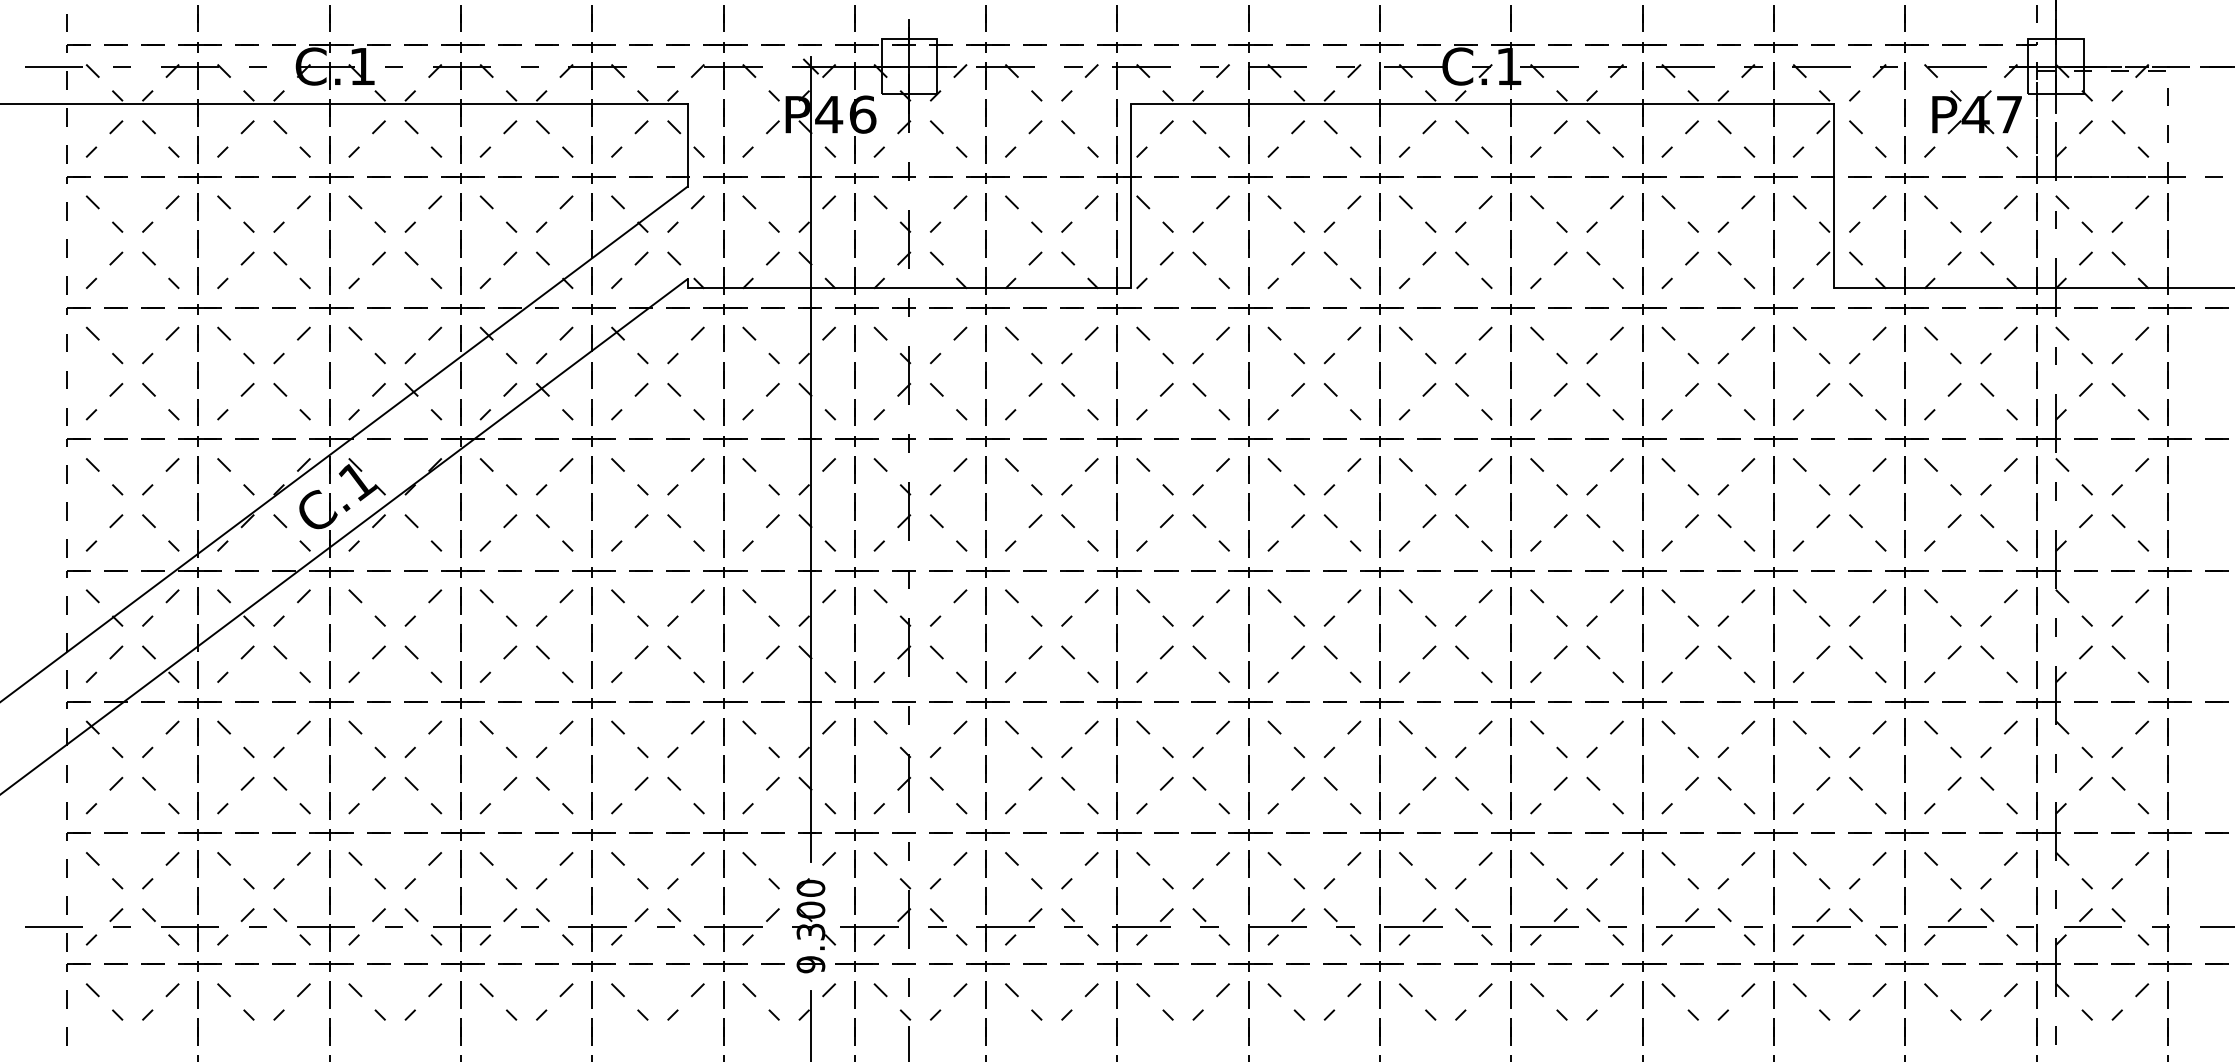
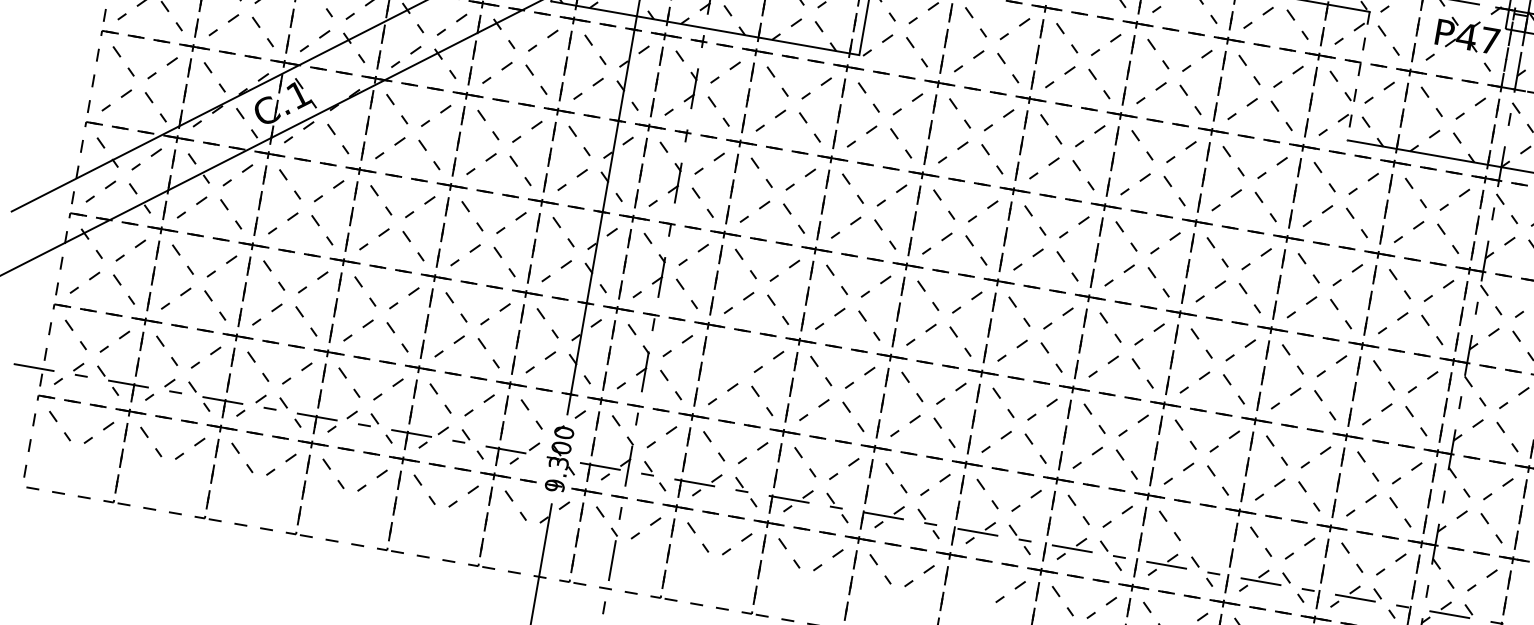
line: (1834, 196) -> (1358, 76), solid -> dashed
line: (1018, 734) -> (726, 351), removed
line: (1741, 865) -> (1213, 529), removed
line: (1412, 996) -> (968, 580), removed

